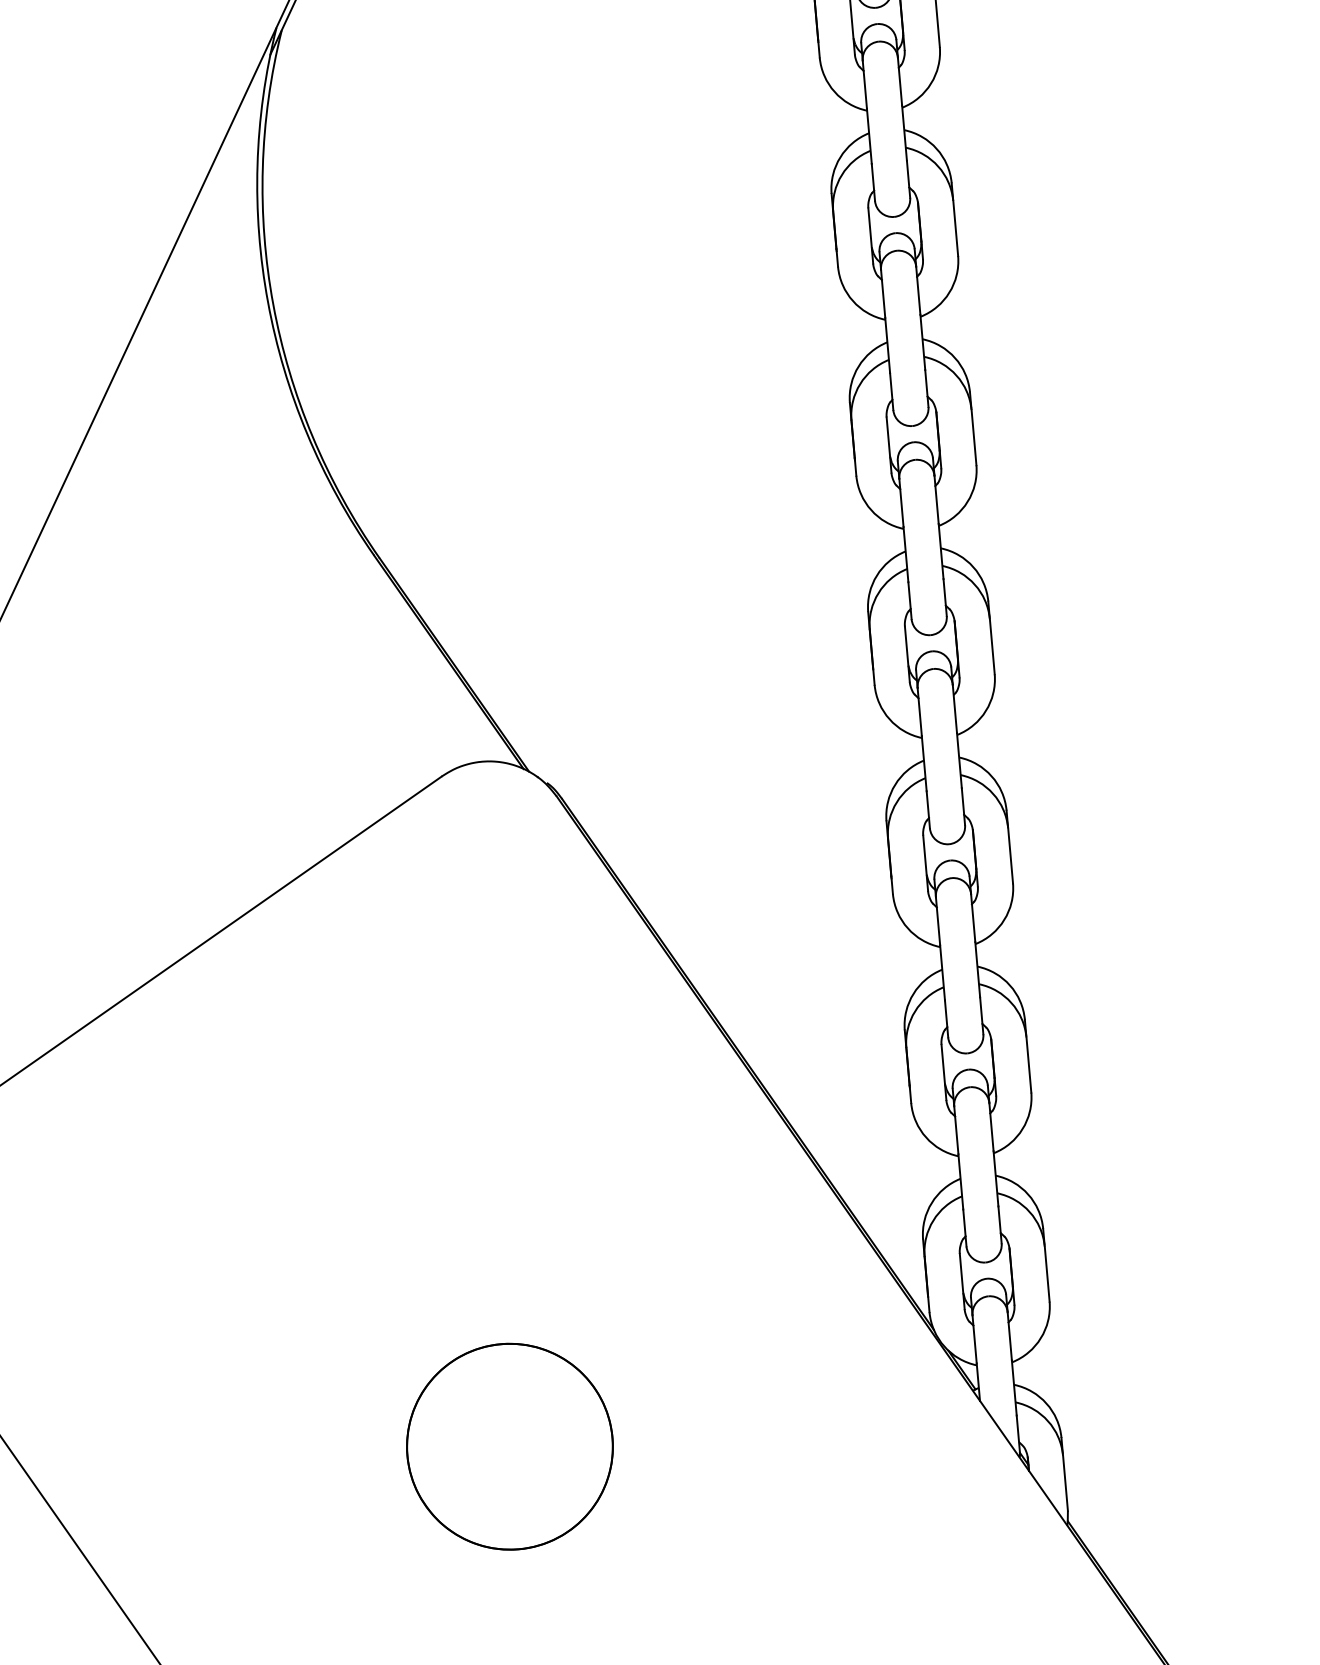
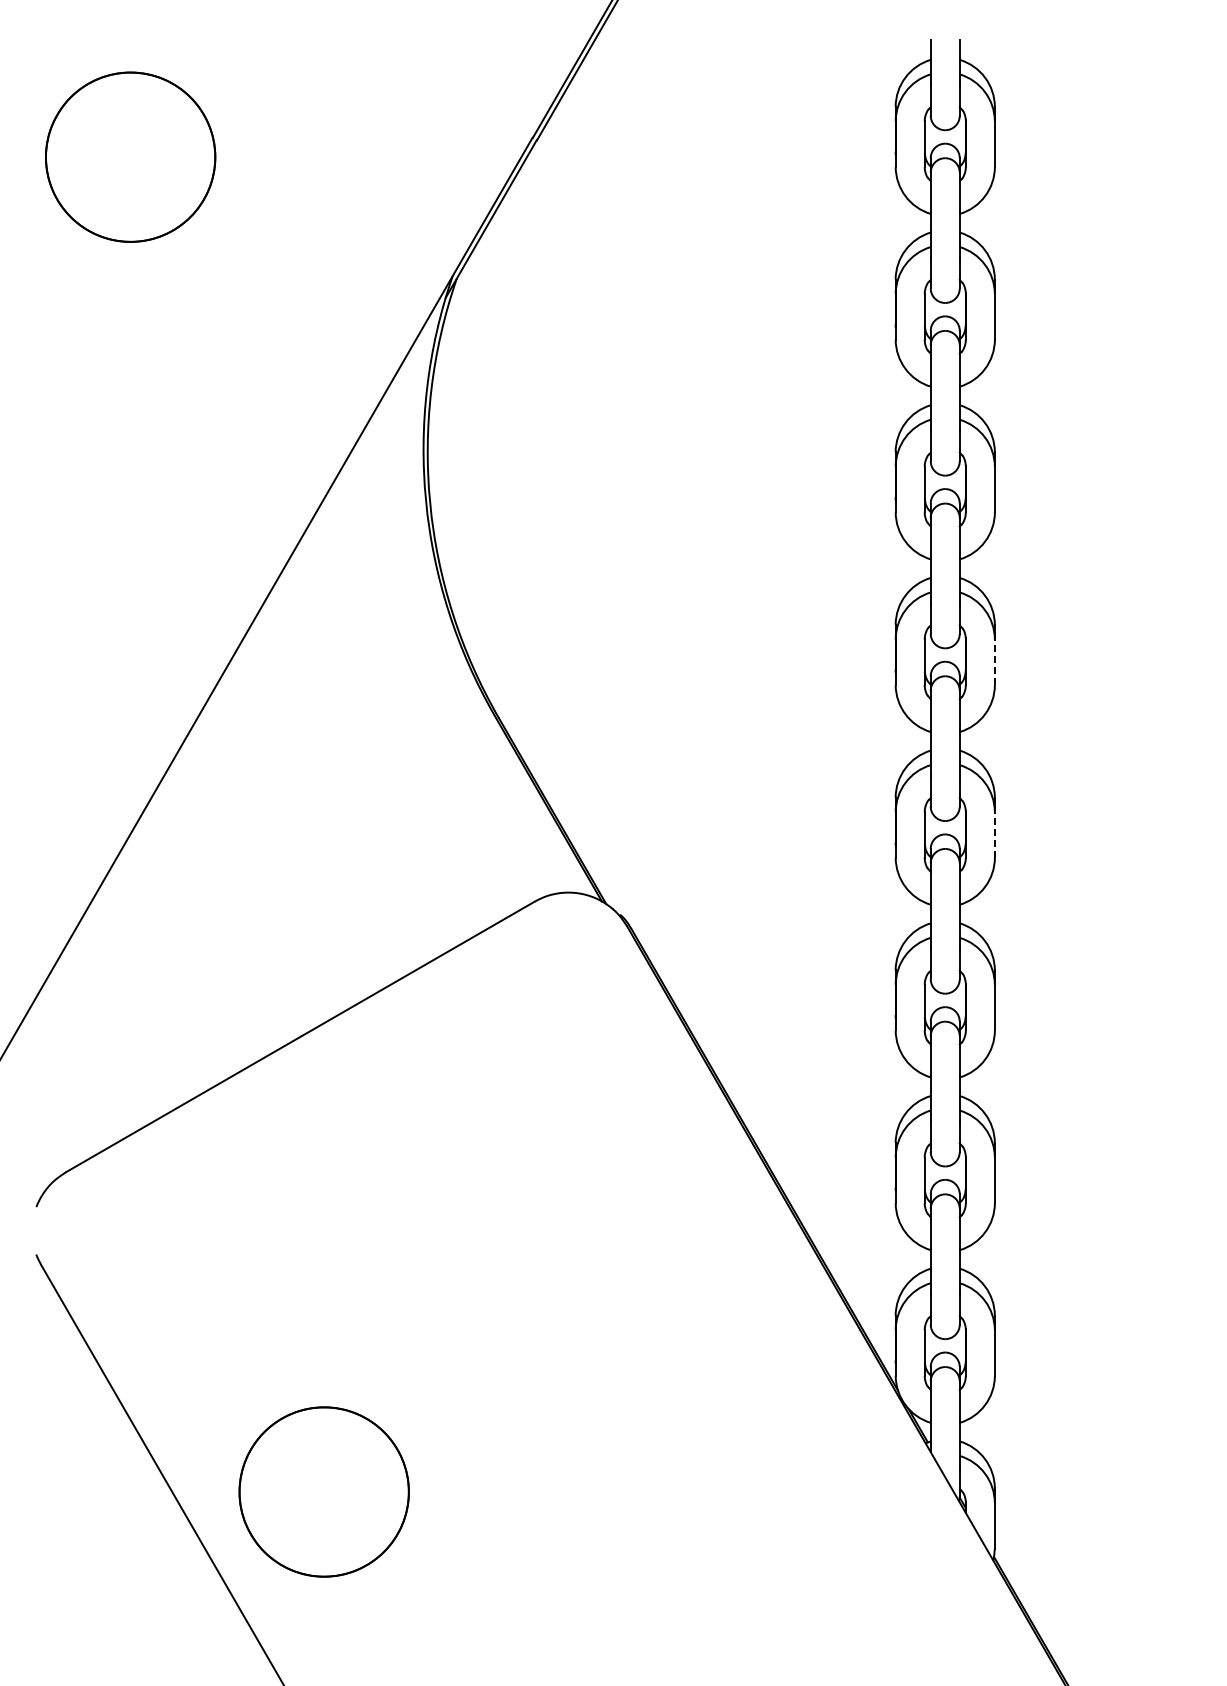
line: (973, 437) -> (994, 662), solid -> dashed
line: (991, 646) -> (994, 834), solid -> dashed
circle: (509, 1446) -> (323, 1491), moved

